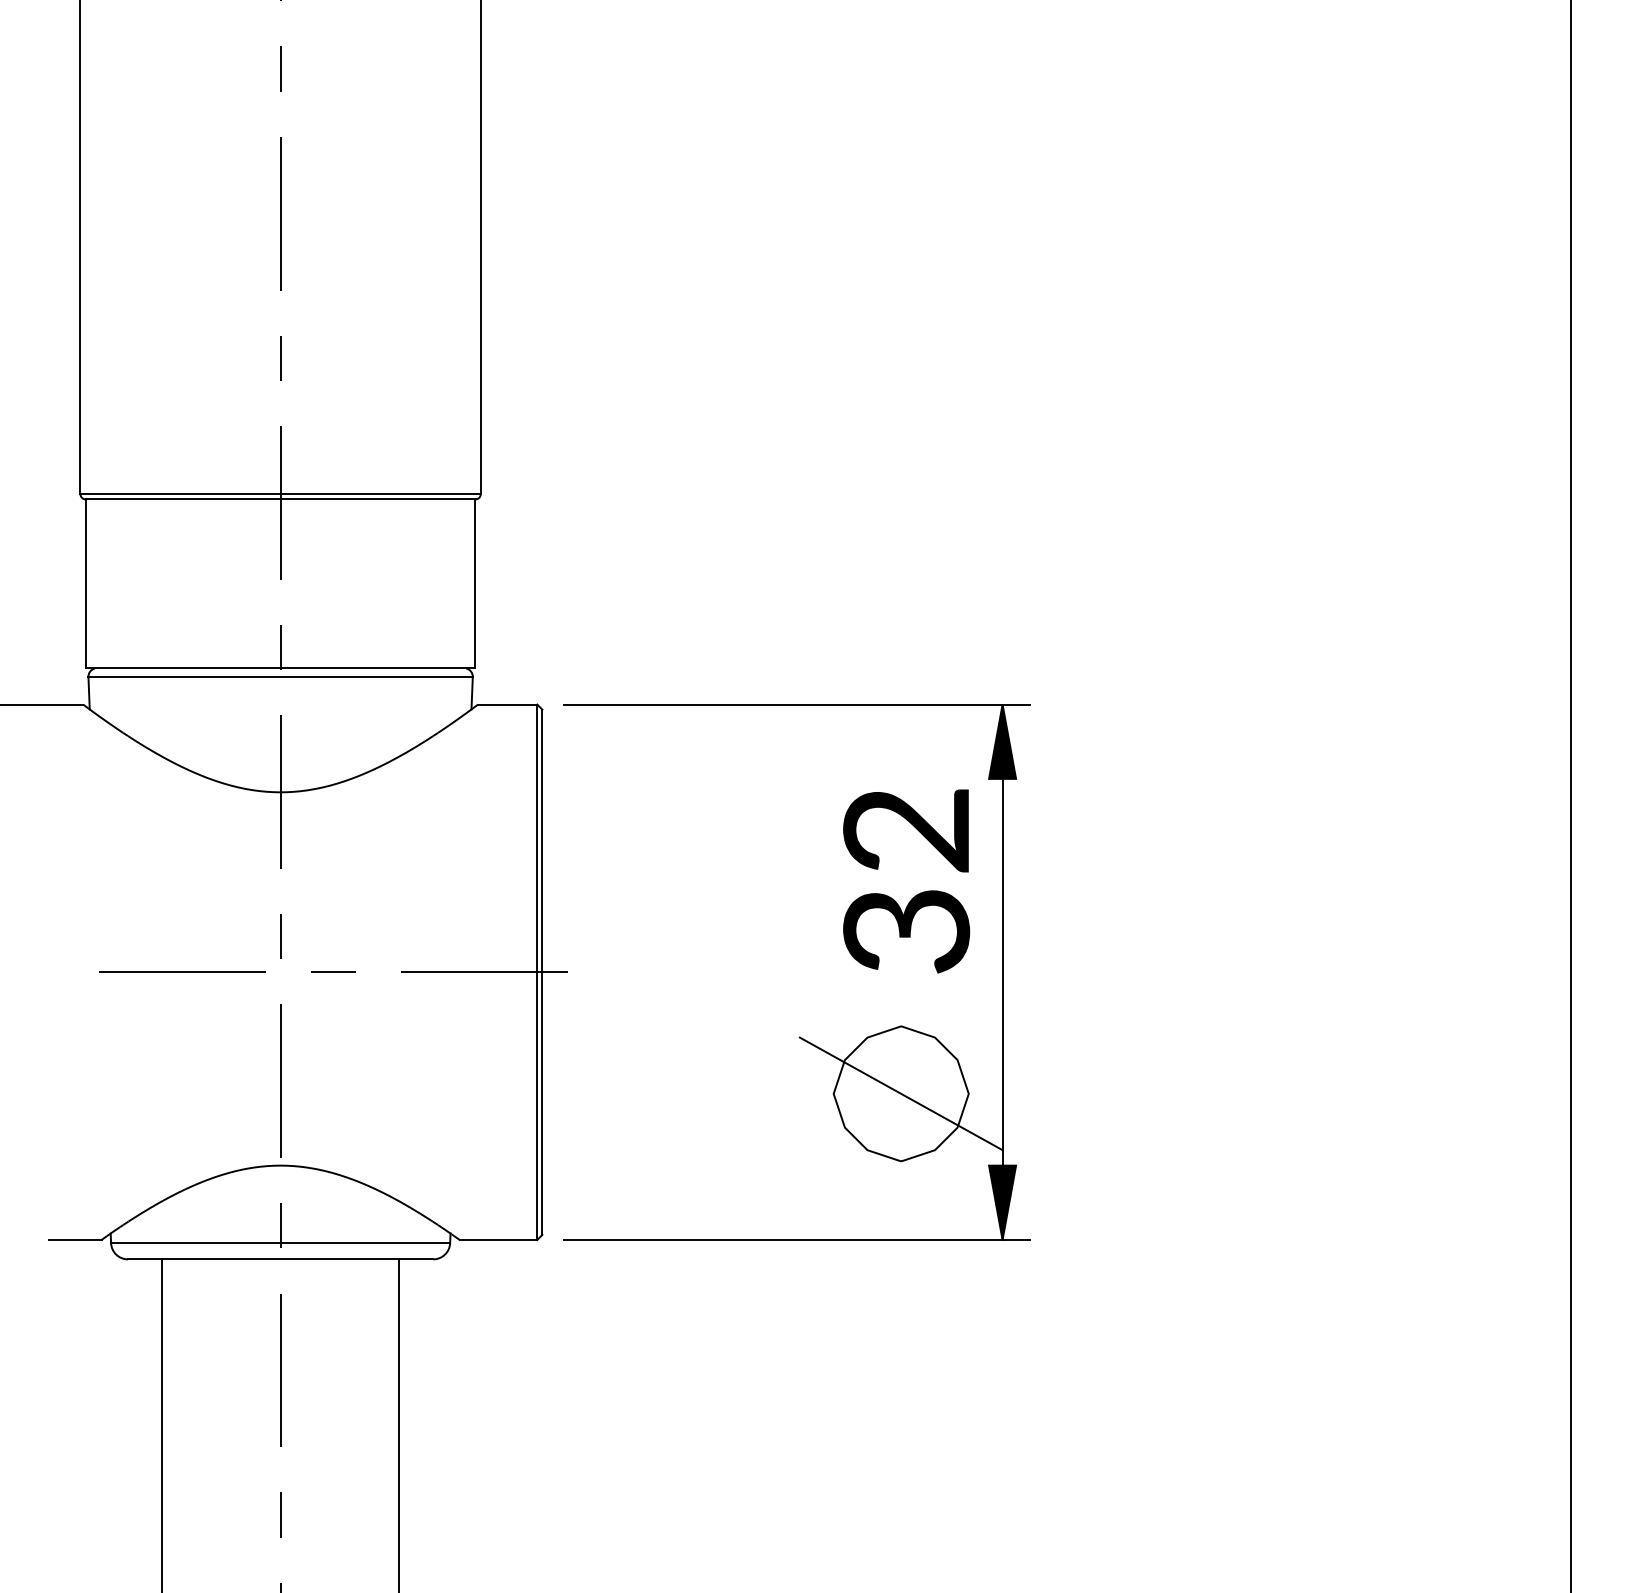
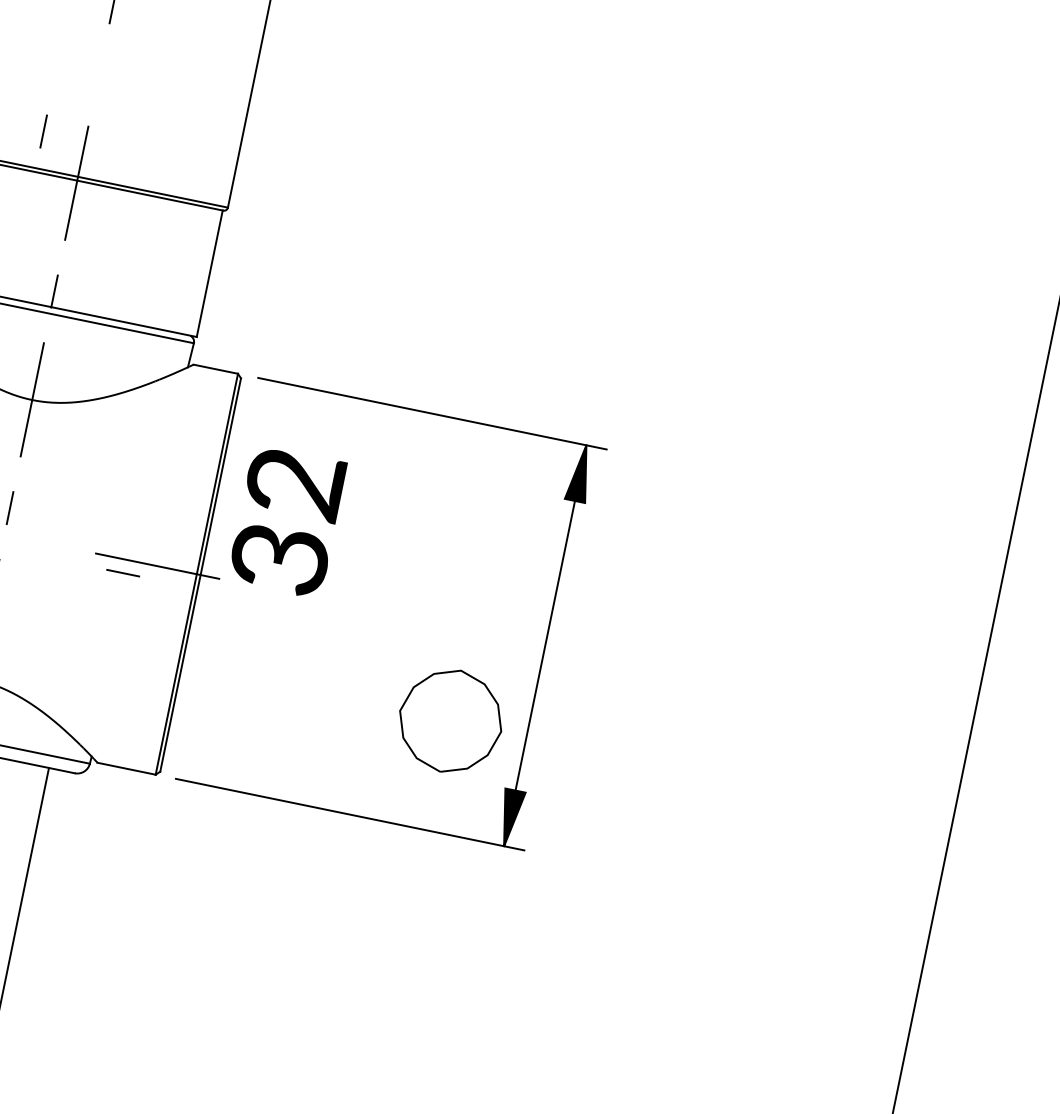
line: (280, 358) -> (43, 131), moved
text: (906, 881) -> (287, 521), moved
line: (333, 971) -> (123, 572), moved
line: (900, 1093) -> (450, 720), removed

